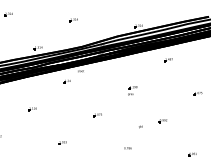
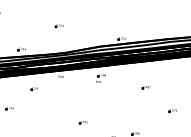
part: (168, 60) -> (146, 88), moved
part: (66, 81) -> (33, 88), moved
part: (132, 90) -> (100, 78), moved
part: (97, 115) -> (83, 122), moved

